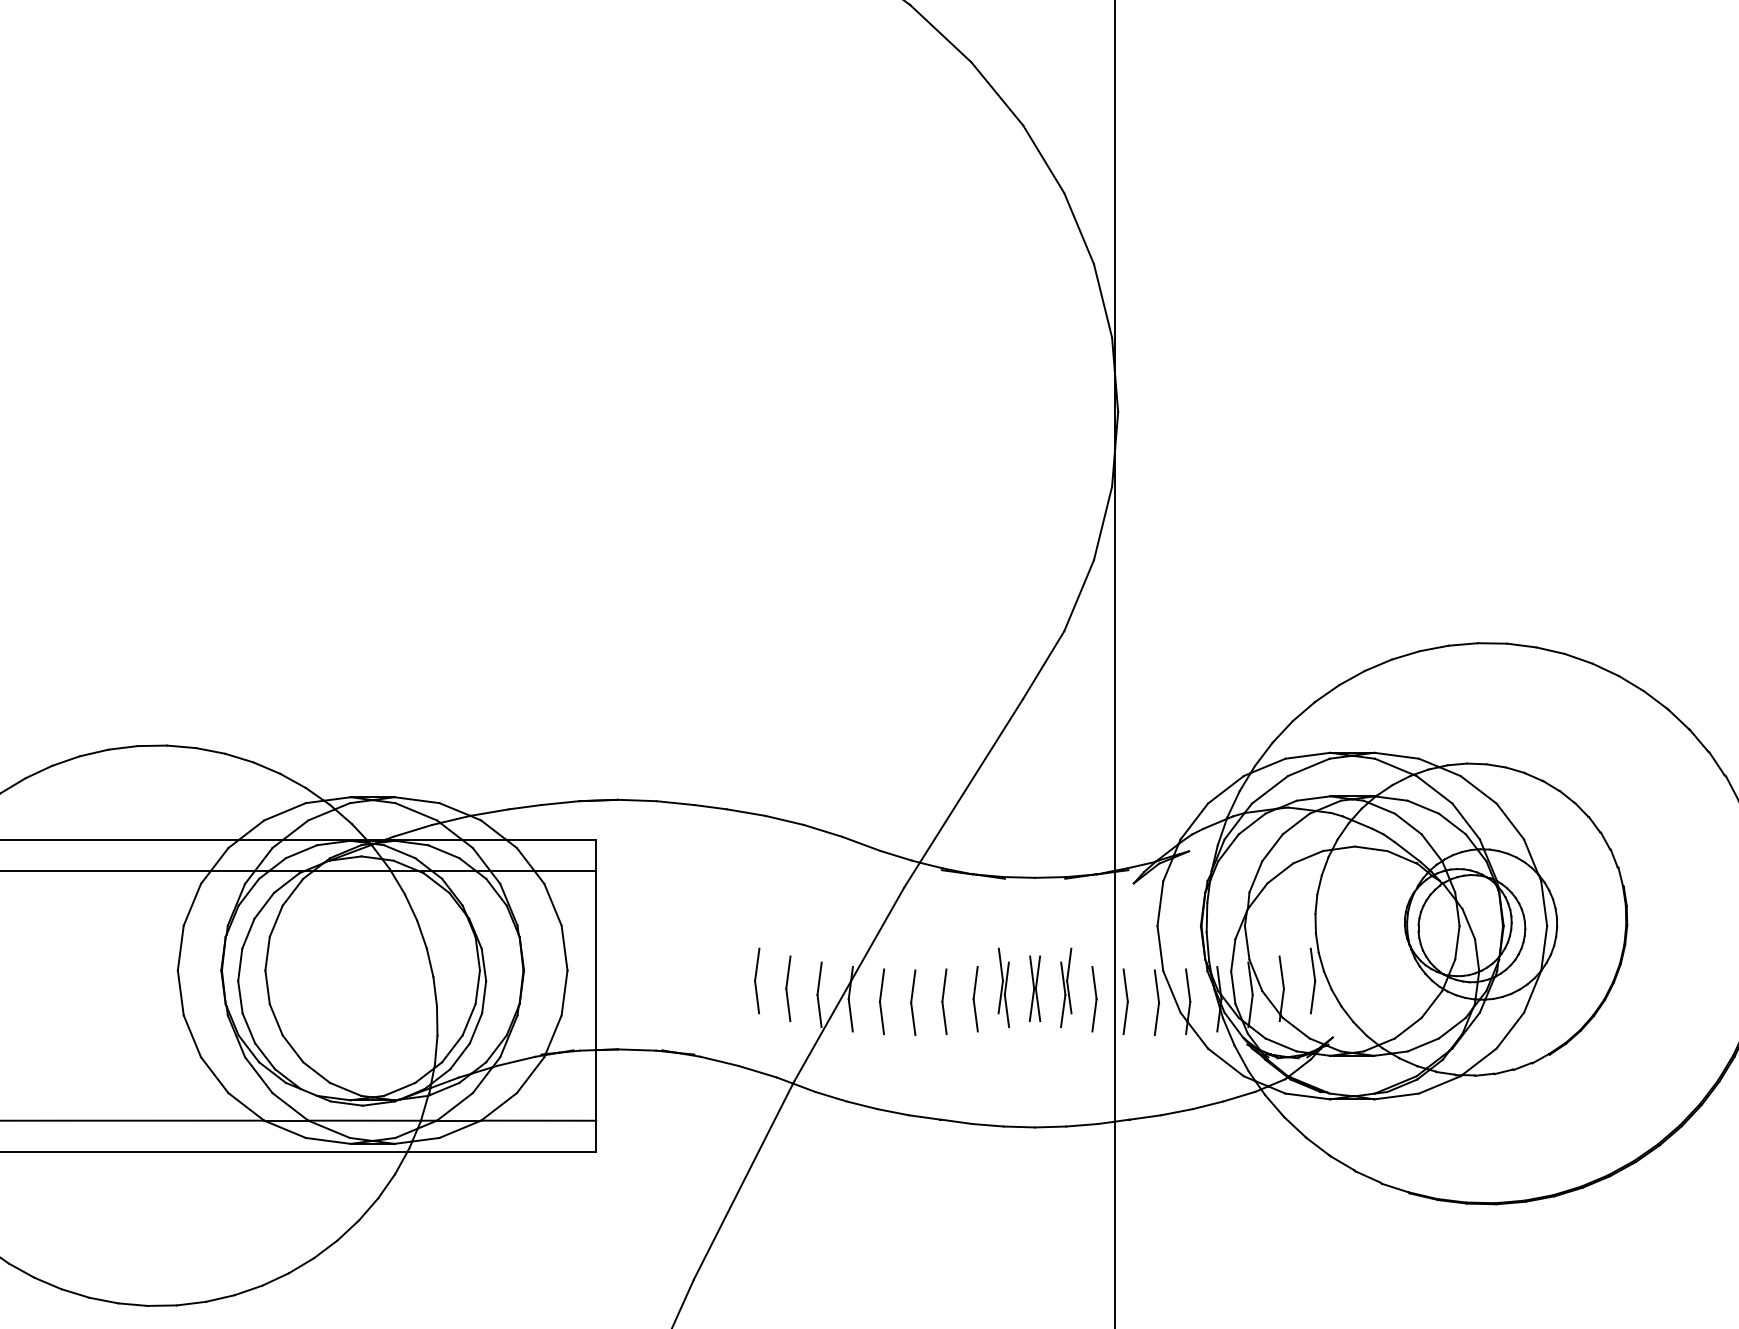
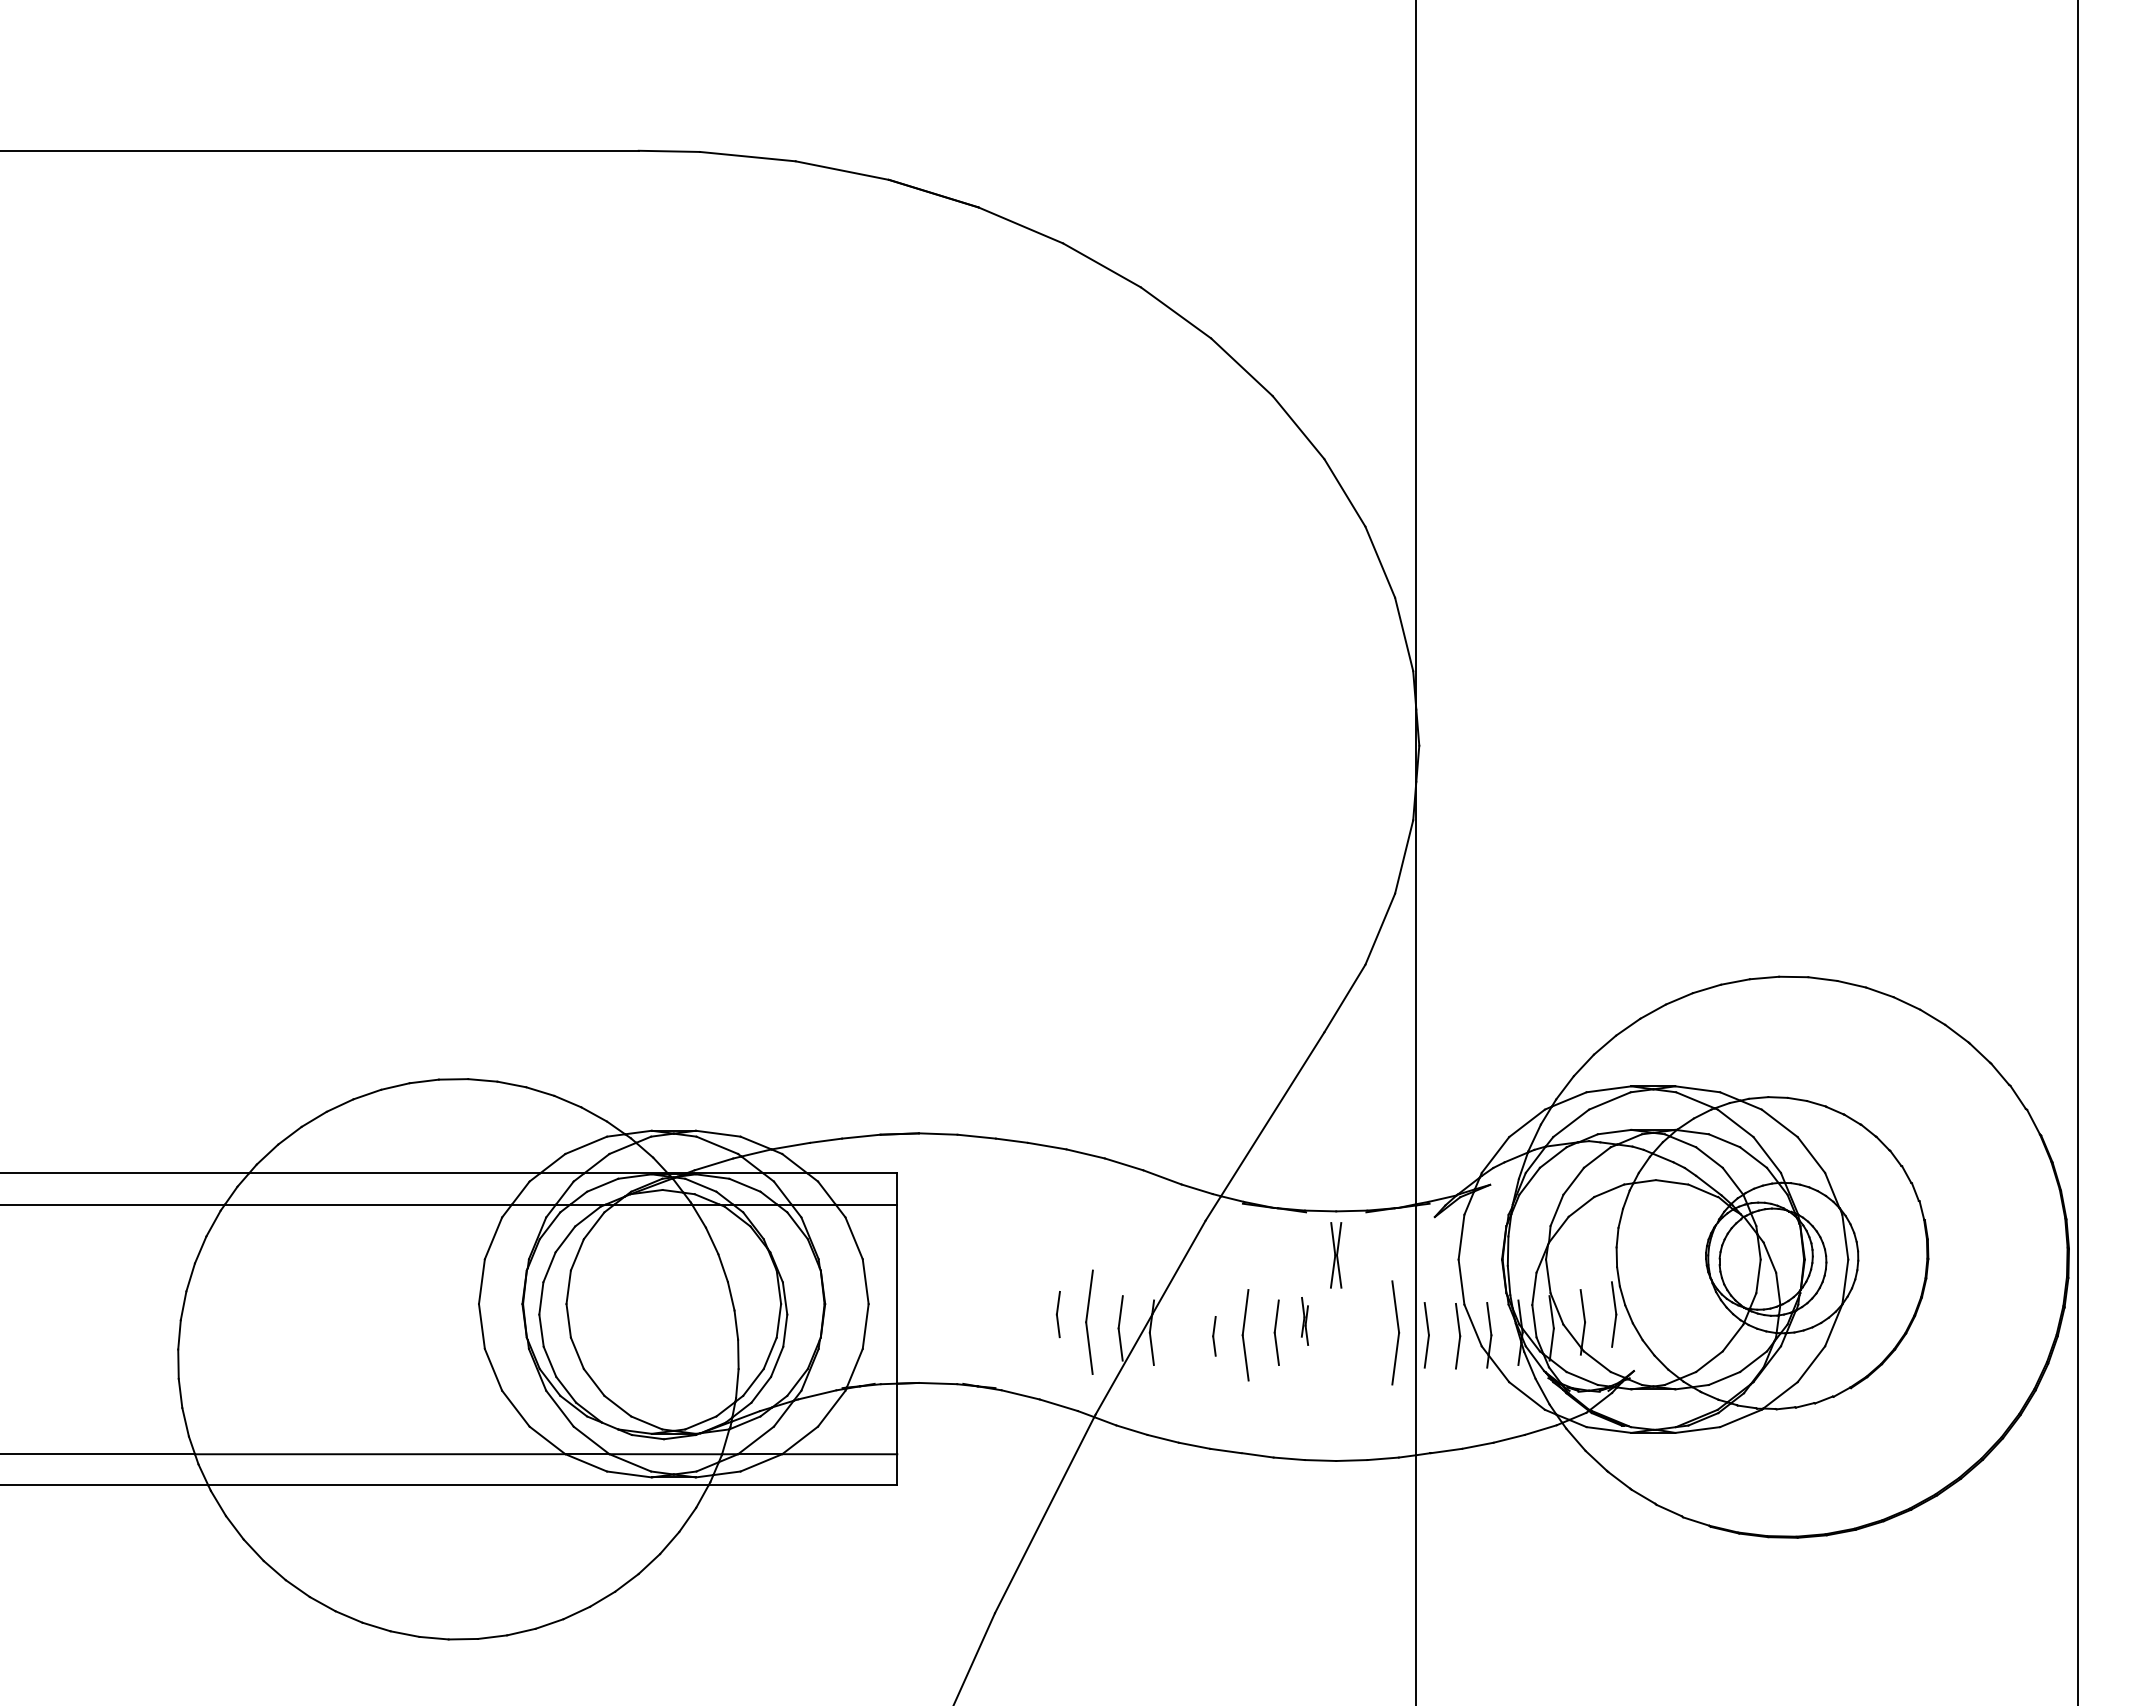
part: (757, 980) -> (1058, 1314), size x0.7
part: (1003, 987) -> (1304, 1321), size x0.6
part: (1066, 987) -> (1367, 1321), removed
part: (788, 988) -> (1089, 1322), size x1.6
part: (1035, 988) -> (1336, 1255), moved
part: (1094, 998) -> (1395, 1332), size x1.6
part: (882, 1001) -> (1183, 1335), removed
part: (944, 1001) -> (1245, 1335), size x1.4
part: (913, 1002) -> (1214, 1336), size x0.6

